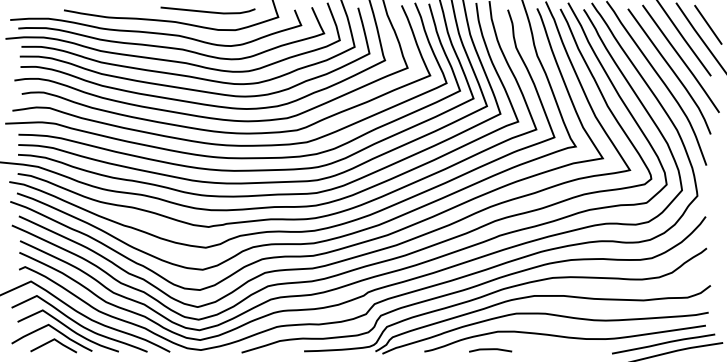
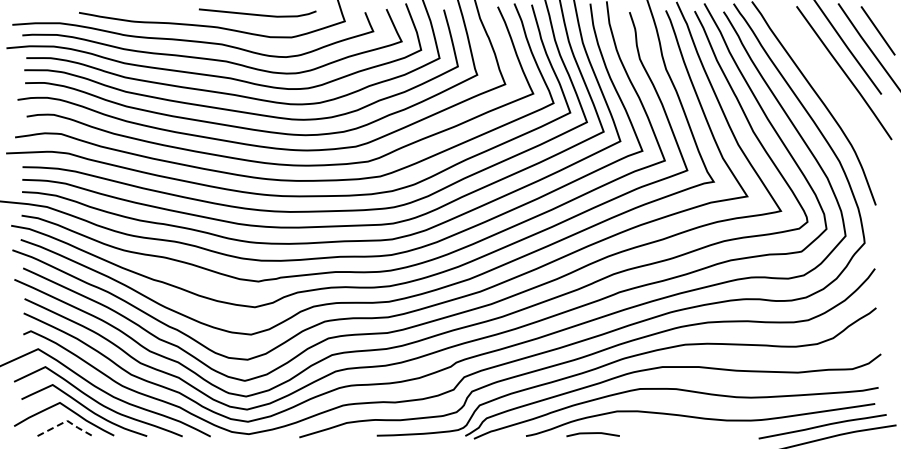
curve: (671, 70) -> (832, 87), removed
line: (54, 339) -> (67, 420), solid -> dashed
curve: (490, 350) -> (592, 434), moved

